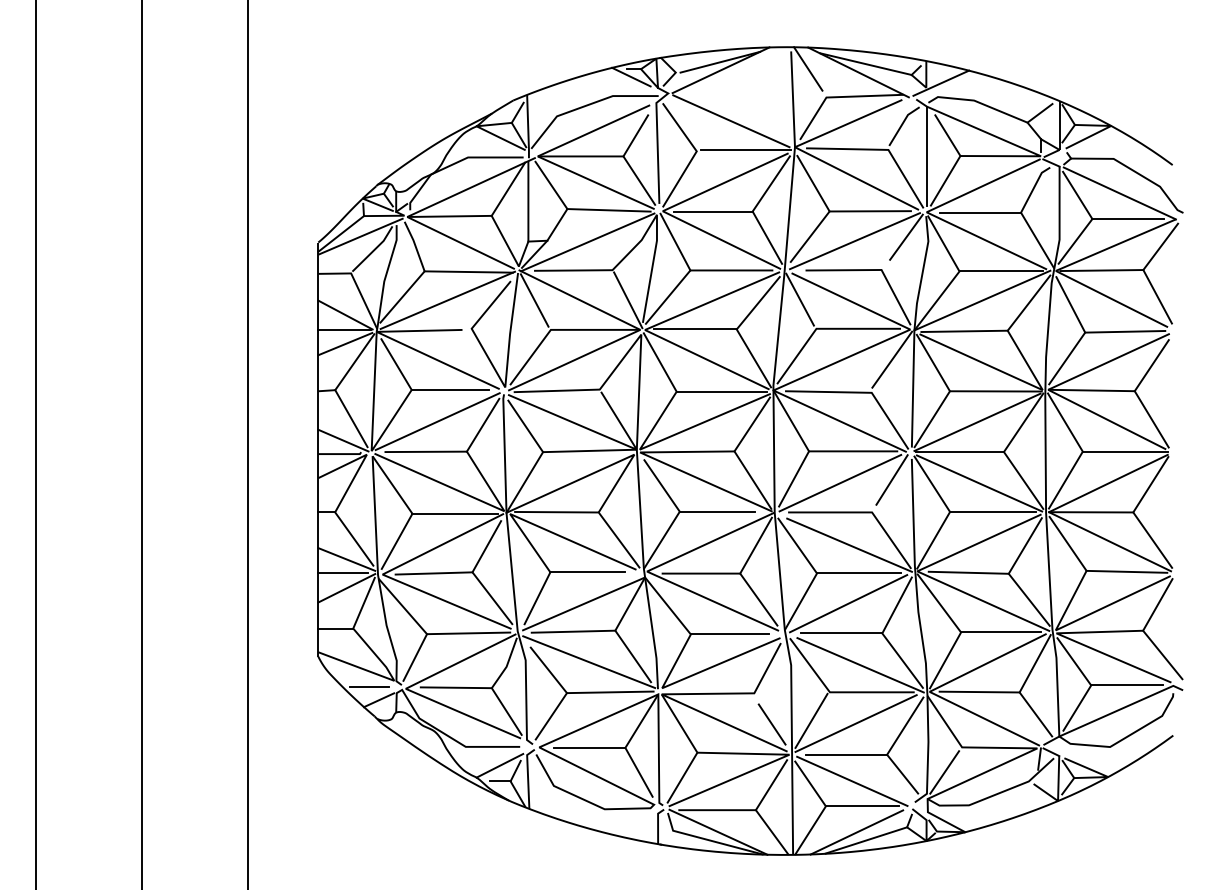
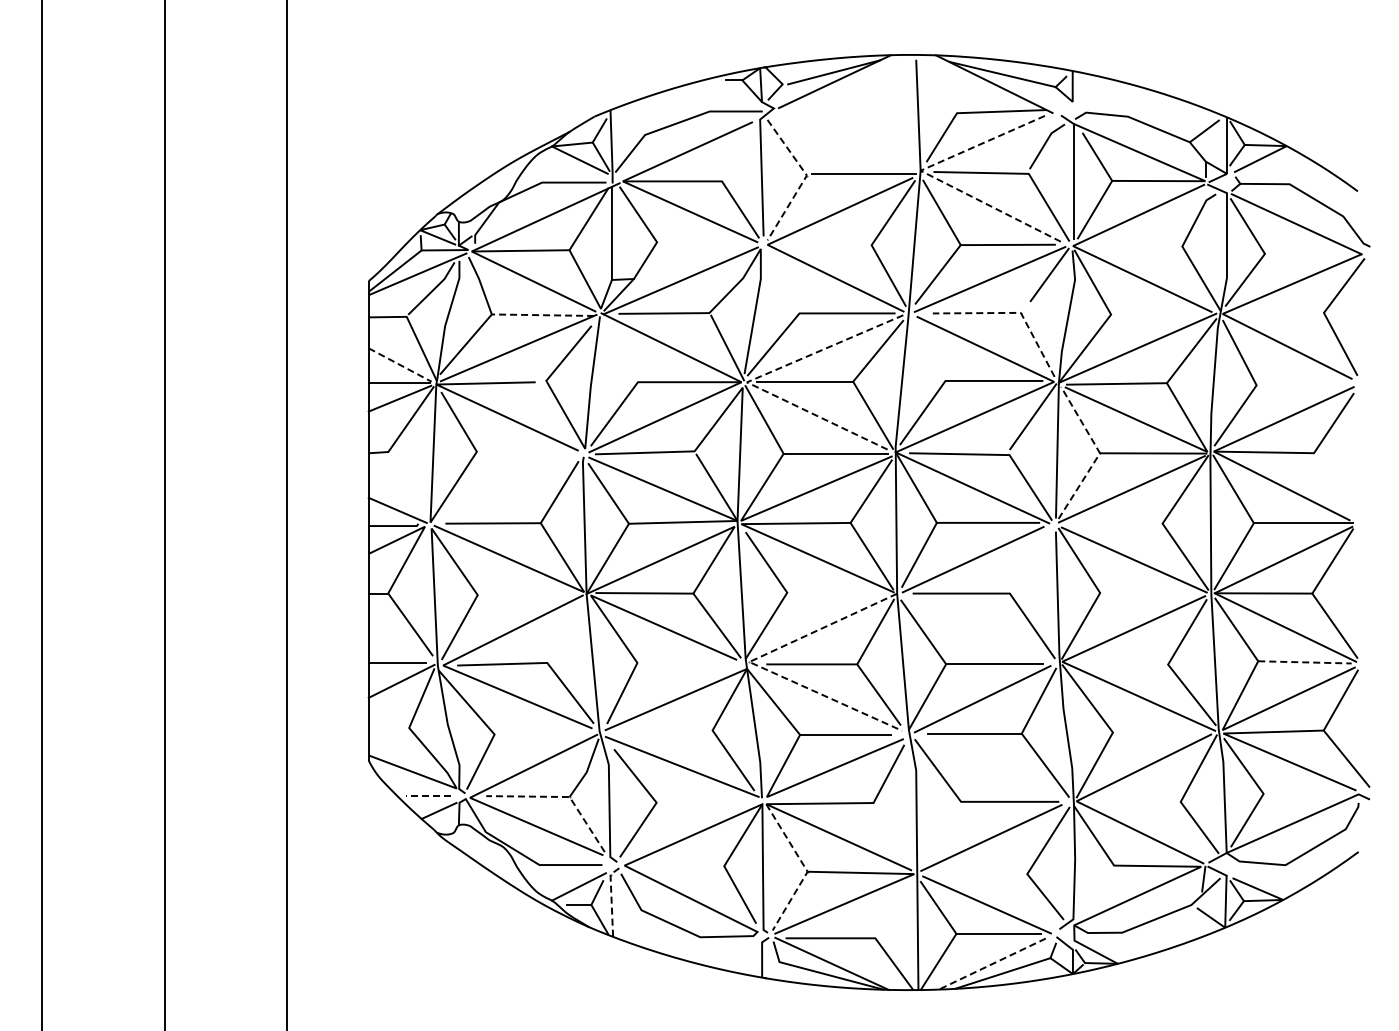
line: (807, 68) -> (935, 79), removed
line: (630, 77) -> (730, 89), removed
line: (940, 83) -> (1089, 96), removed
line: (730, 121) -> (846, 140), removed
line: (635, 135) -> (736, 157), removed
line: (804, 152) -> (931, 176), solid -> dashed
line: (695, 153) -> (805, 178), solid -> dashed
line: (609, 210) -> (705, 243), removed
line: (712, 211) -> (825, 245), removed
line: (980, 212) -> (1135, 246), removed
line: (1128, 218) -> (1306, 253), removed
line: (674, 242) -> (781, 280), removed
line: (875, 269) -> (1013, 312), solid -> dashed
line: (1101, 270) -> (1275, 313), removed
line: (1001, 271) -> (1159, 314), removed
line: (468, 272) -> (542, 315), solid -> dashed
line: (534, 299) -> (619, 347), removed
line: (800, 299) -> (926, 347), removed
line: (345, 315) -> (400, 365), solid -> dashed
line: (648, 328) -> (750, 380), solid -> dashed
line: (1124, 331) -> (1302, 384), removed
line: (450, 389) -> (521, 451), removed
line: (950, 391) -> (1100, 453), solid -> dashed
line: (350, 418) -> (406, 484), removed
line: (1151, 419) -> (1333, 485), removed
line: (437, 421) -> (506, 488), removed
line: (959, 451) -> (1111, 523), removed
line: (891, 479) -> (1032, 555), removed
line: (717, 511) -> (830, 592), removed
line: (993, 512) -> (1150, 593), removed
line: (455, 514) -> (527, 595), removed
line: (849, 545) -> (983, 631), removed
line: (486, 546) -> (563, 632), removed
line: (346, 559) -> (401, 647), removed
line: (587, 571) -> (680, 662), removed
line: (648, 571) -> (751, 662), solid -> dashed
line: (1126, 571) -> (1304, 662), solid -> dashed
line: (968, 572) -> (1121, 663), removed
line: (335, 628) -> (388, 728), removed
line: (572, 631) -> (663, 731), removed
line: (1000, 632) -> (1158, 732), removed
line: (468, 633) -> (542, 733), removed
line: (860, 665) -> (996, 770), removed
line: (1127, 685) -> (1305, 793), removed
line: (369, 686) -> (428, 795), solid -> dashed
line: (484, 687) -> (561, 796), solid -> dashed
line: (610, 692) -> (706, 801), removed
line: (979, 692) -> (1134, 801), removed
line: (811, 720) -> (939, 834), removed
line: (771, 723) -> (893, 838), removed
line: (590, 748) -> (683, 866), removed
line: (695, 749) -> (805, 868), solid -> dashed
line: (846, 755) -> (980, 874), removed
line: (944, 772) -> (1093, 894), removed
line: (527, 776) -> (611, 899), solid -> dashed
line: (771, 785) -> (893, 909), removed
line: (856, 832) -> (991, 964), solid -> dashed

